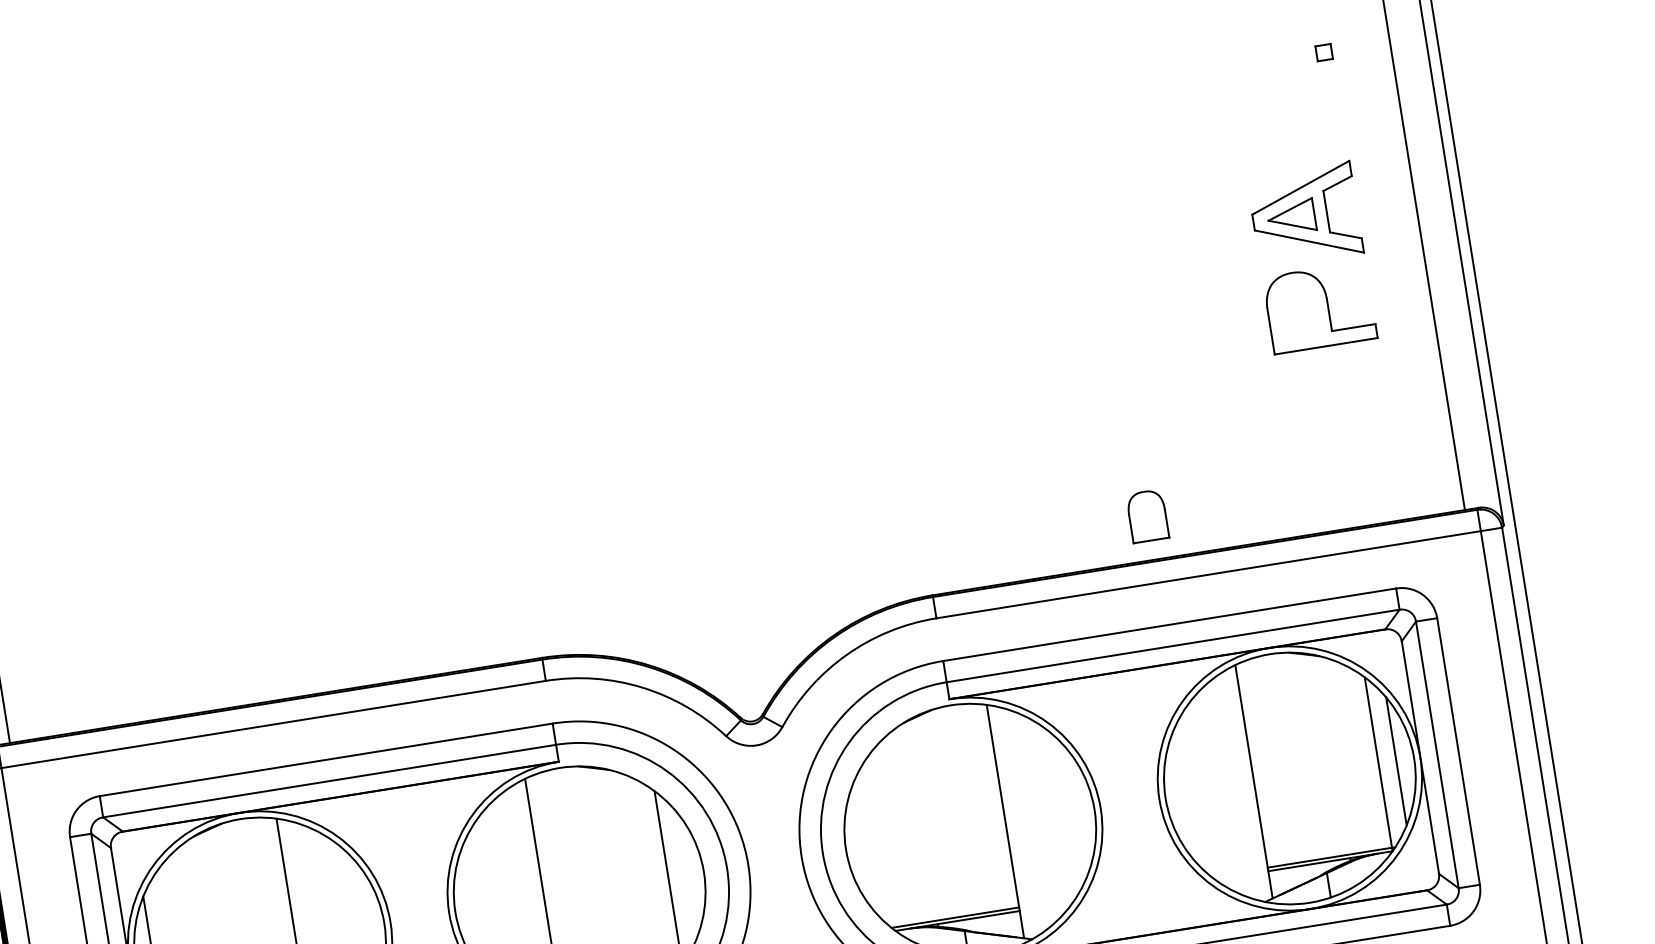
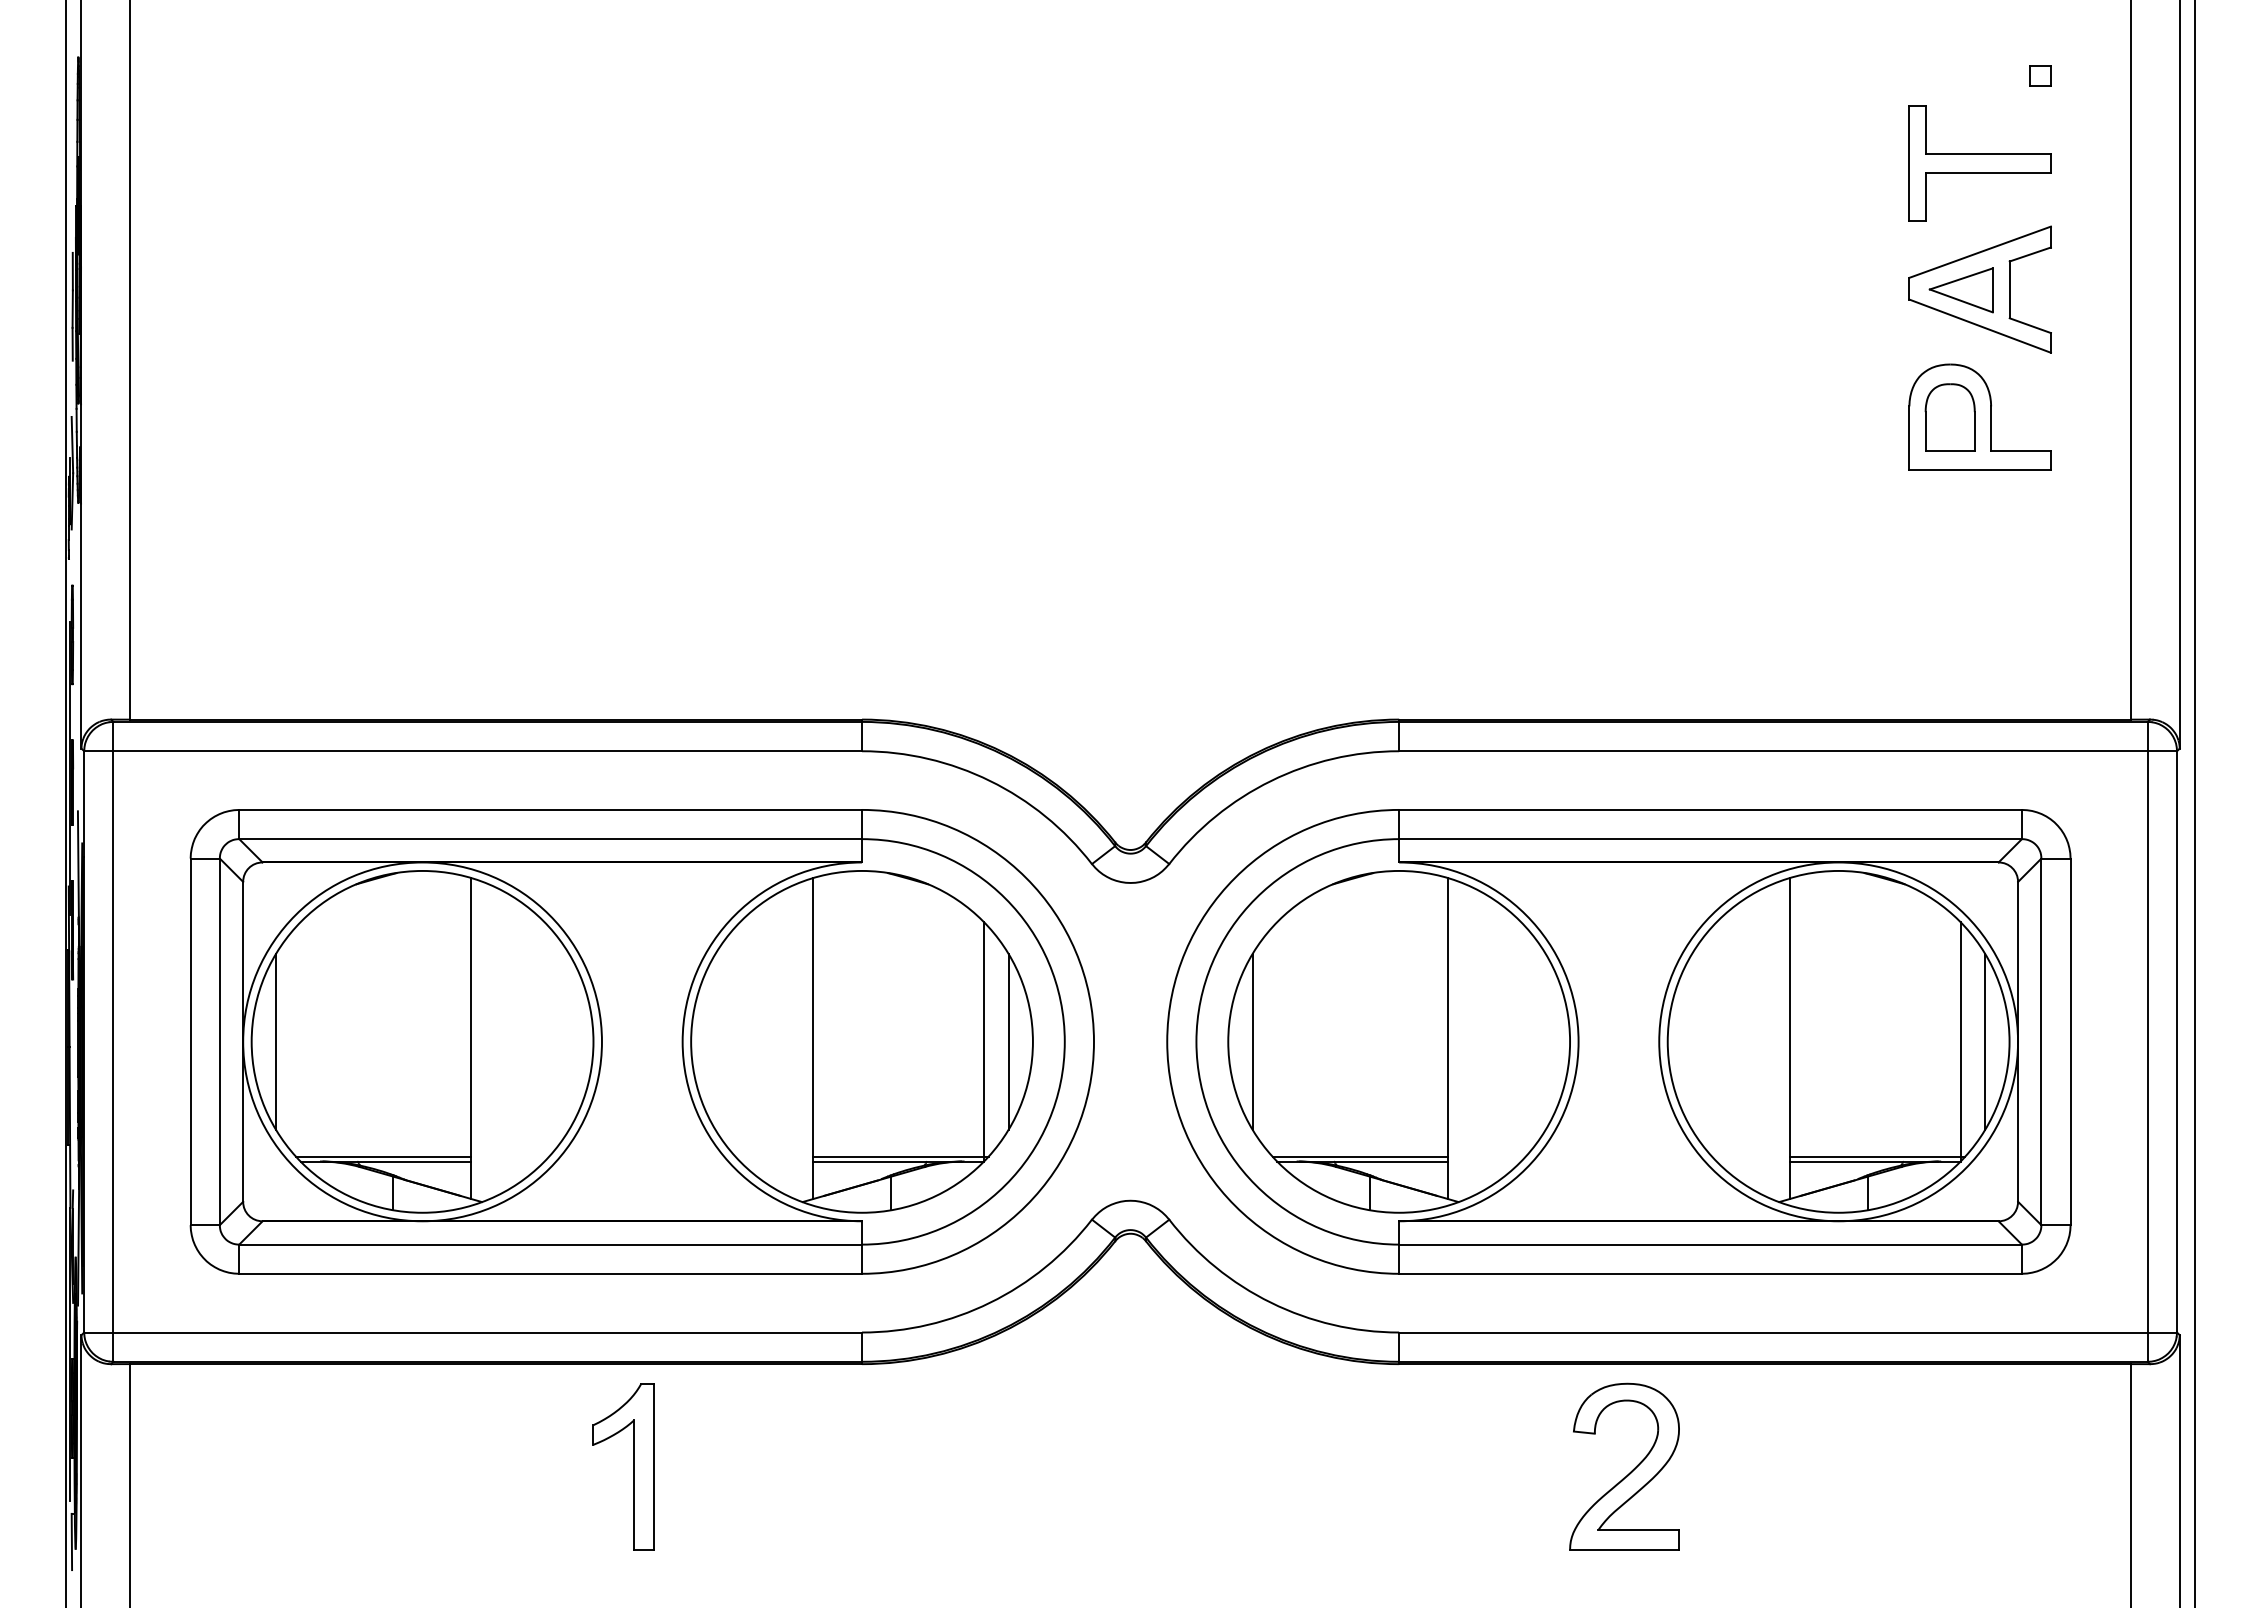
part: (1290, 123) -> (1979, 163), added
part: (1147, 516) -> (1949, 417), moved
line: (863, 846) -> (1252, 1041), added
line: (686, 874) -> (1008, 1041), added

